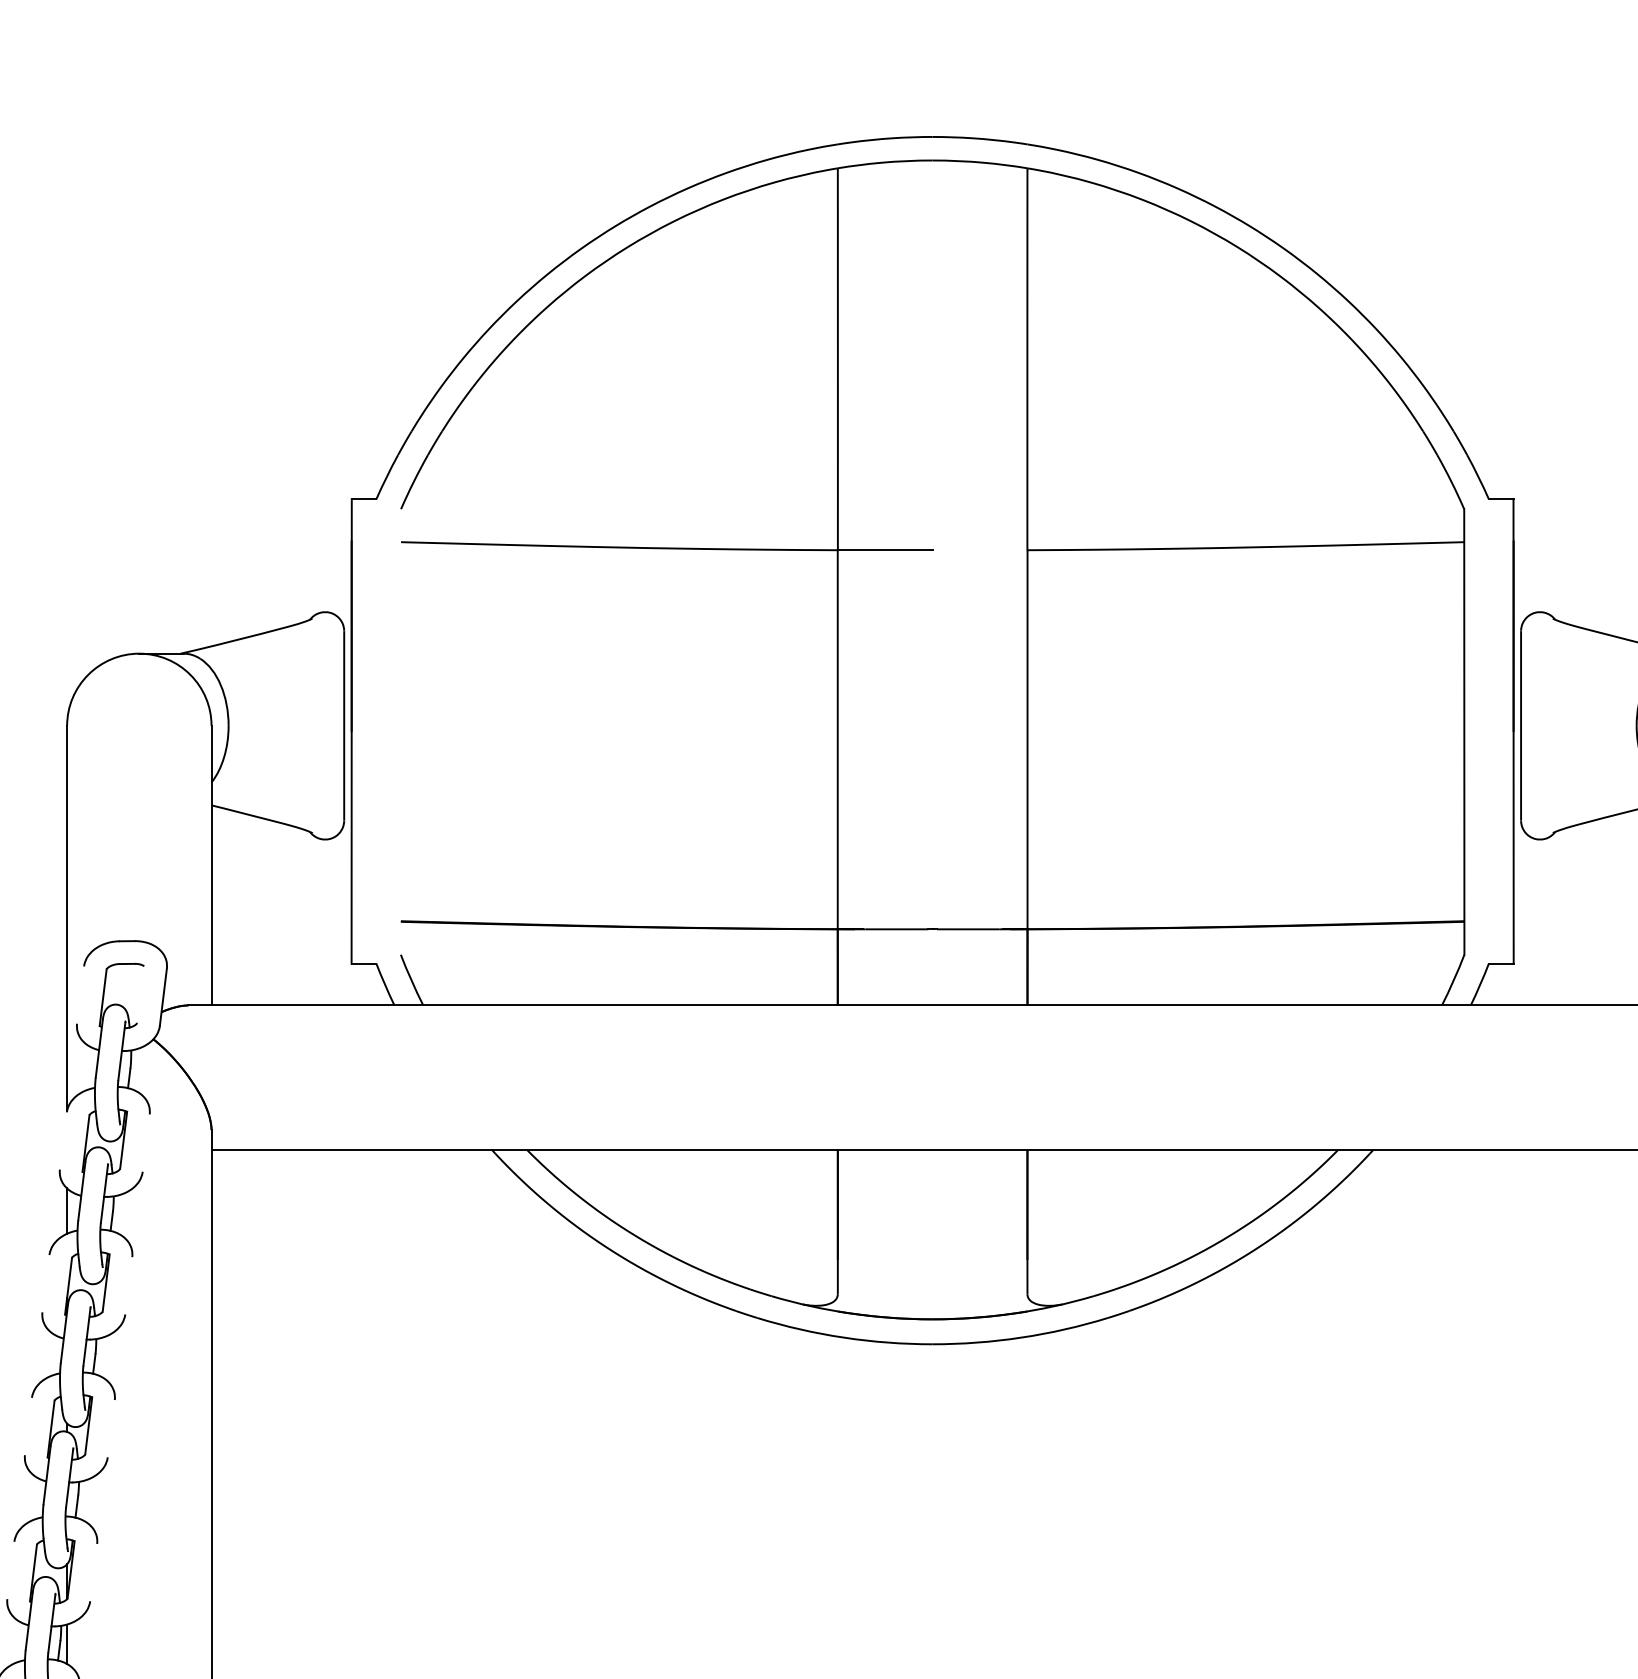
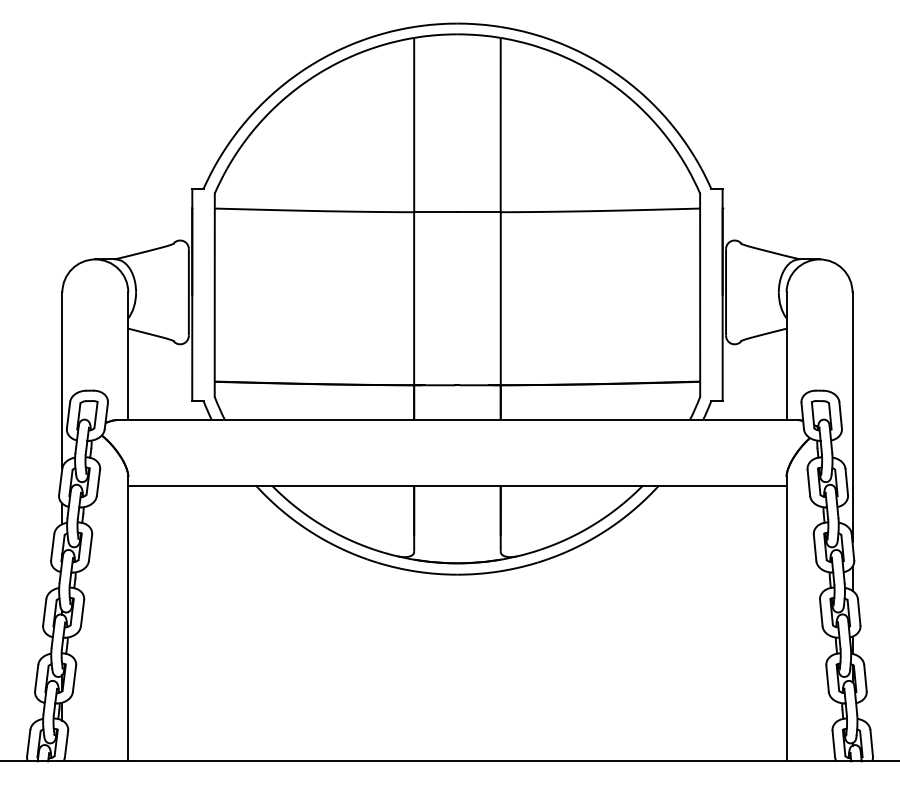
line: (978, 550) -> (478, 212), added
line: (400, 730) -> (214, 294), added
line: (139, 993) -> (95, 414), added
line: (80, 995) -> (68, 415), added
line: (62, 1140) -> (60, 481), added
line: (146, 1142) -> (98, 482), added
line: (45, 1282) -> (52, 546), added
line: (128, 1284) -> (90, 547), added
line: (27, 1427) -> (44, 612), added
line: (111, 1429) -> (82, 613), added
line: (10, 1569) -> (36, 677), added
line: (93, 1571) -> (74, 678), added

